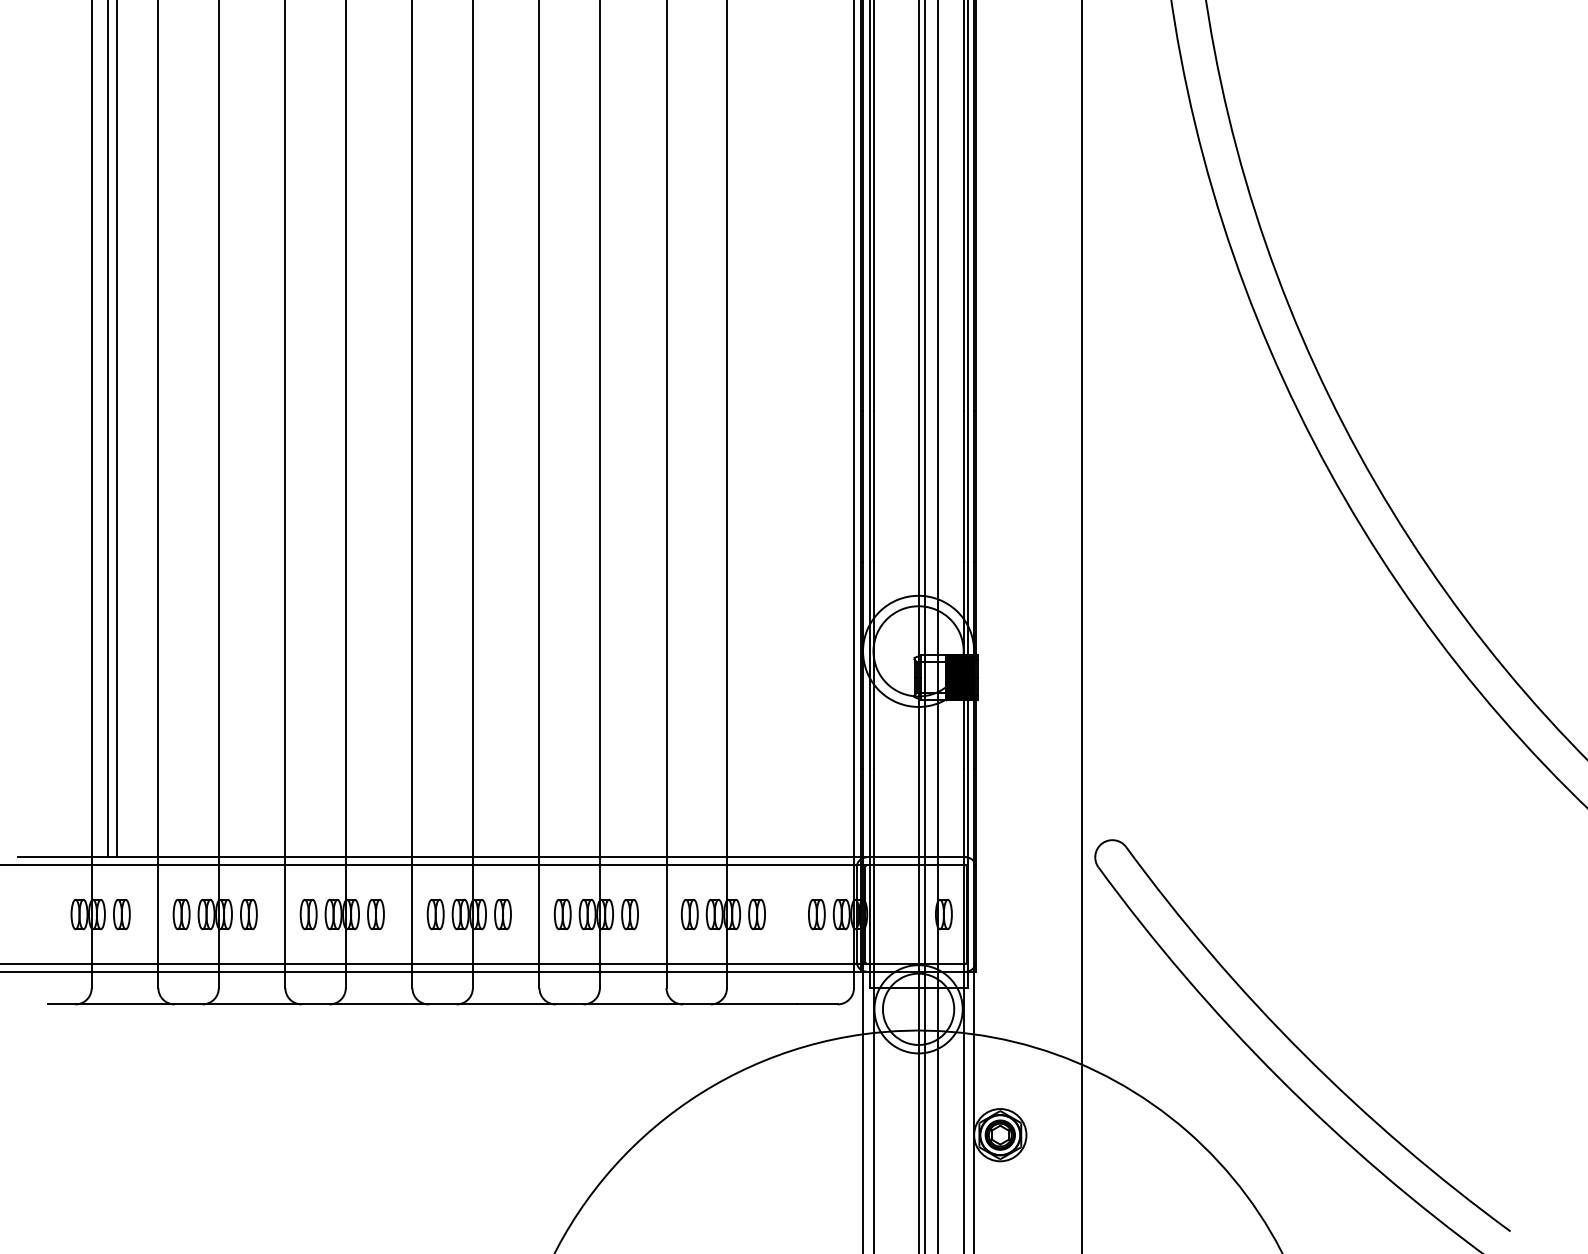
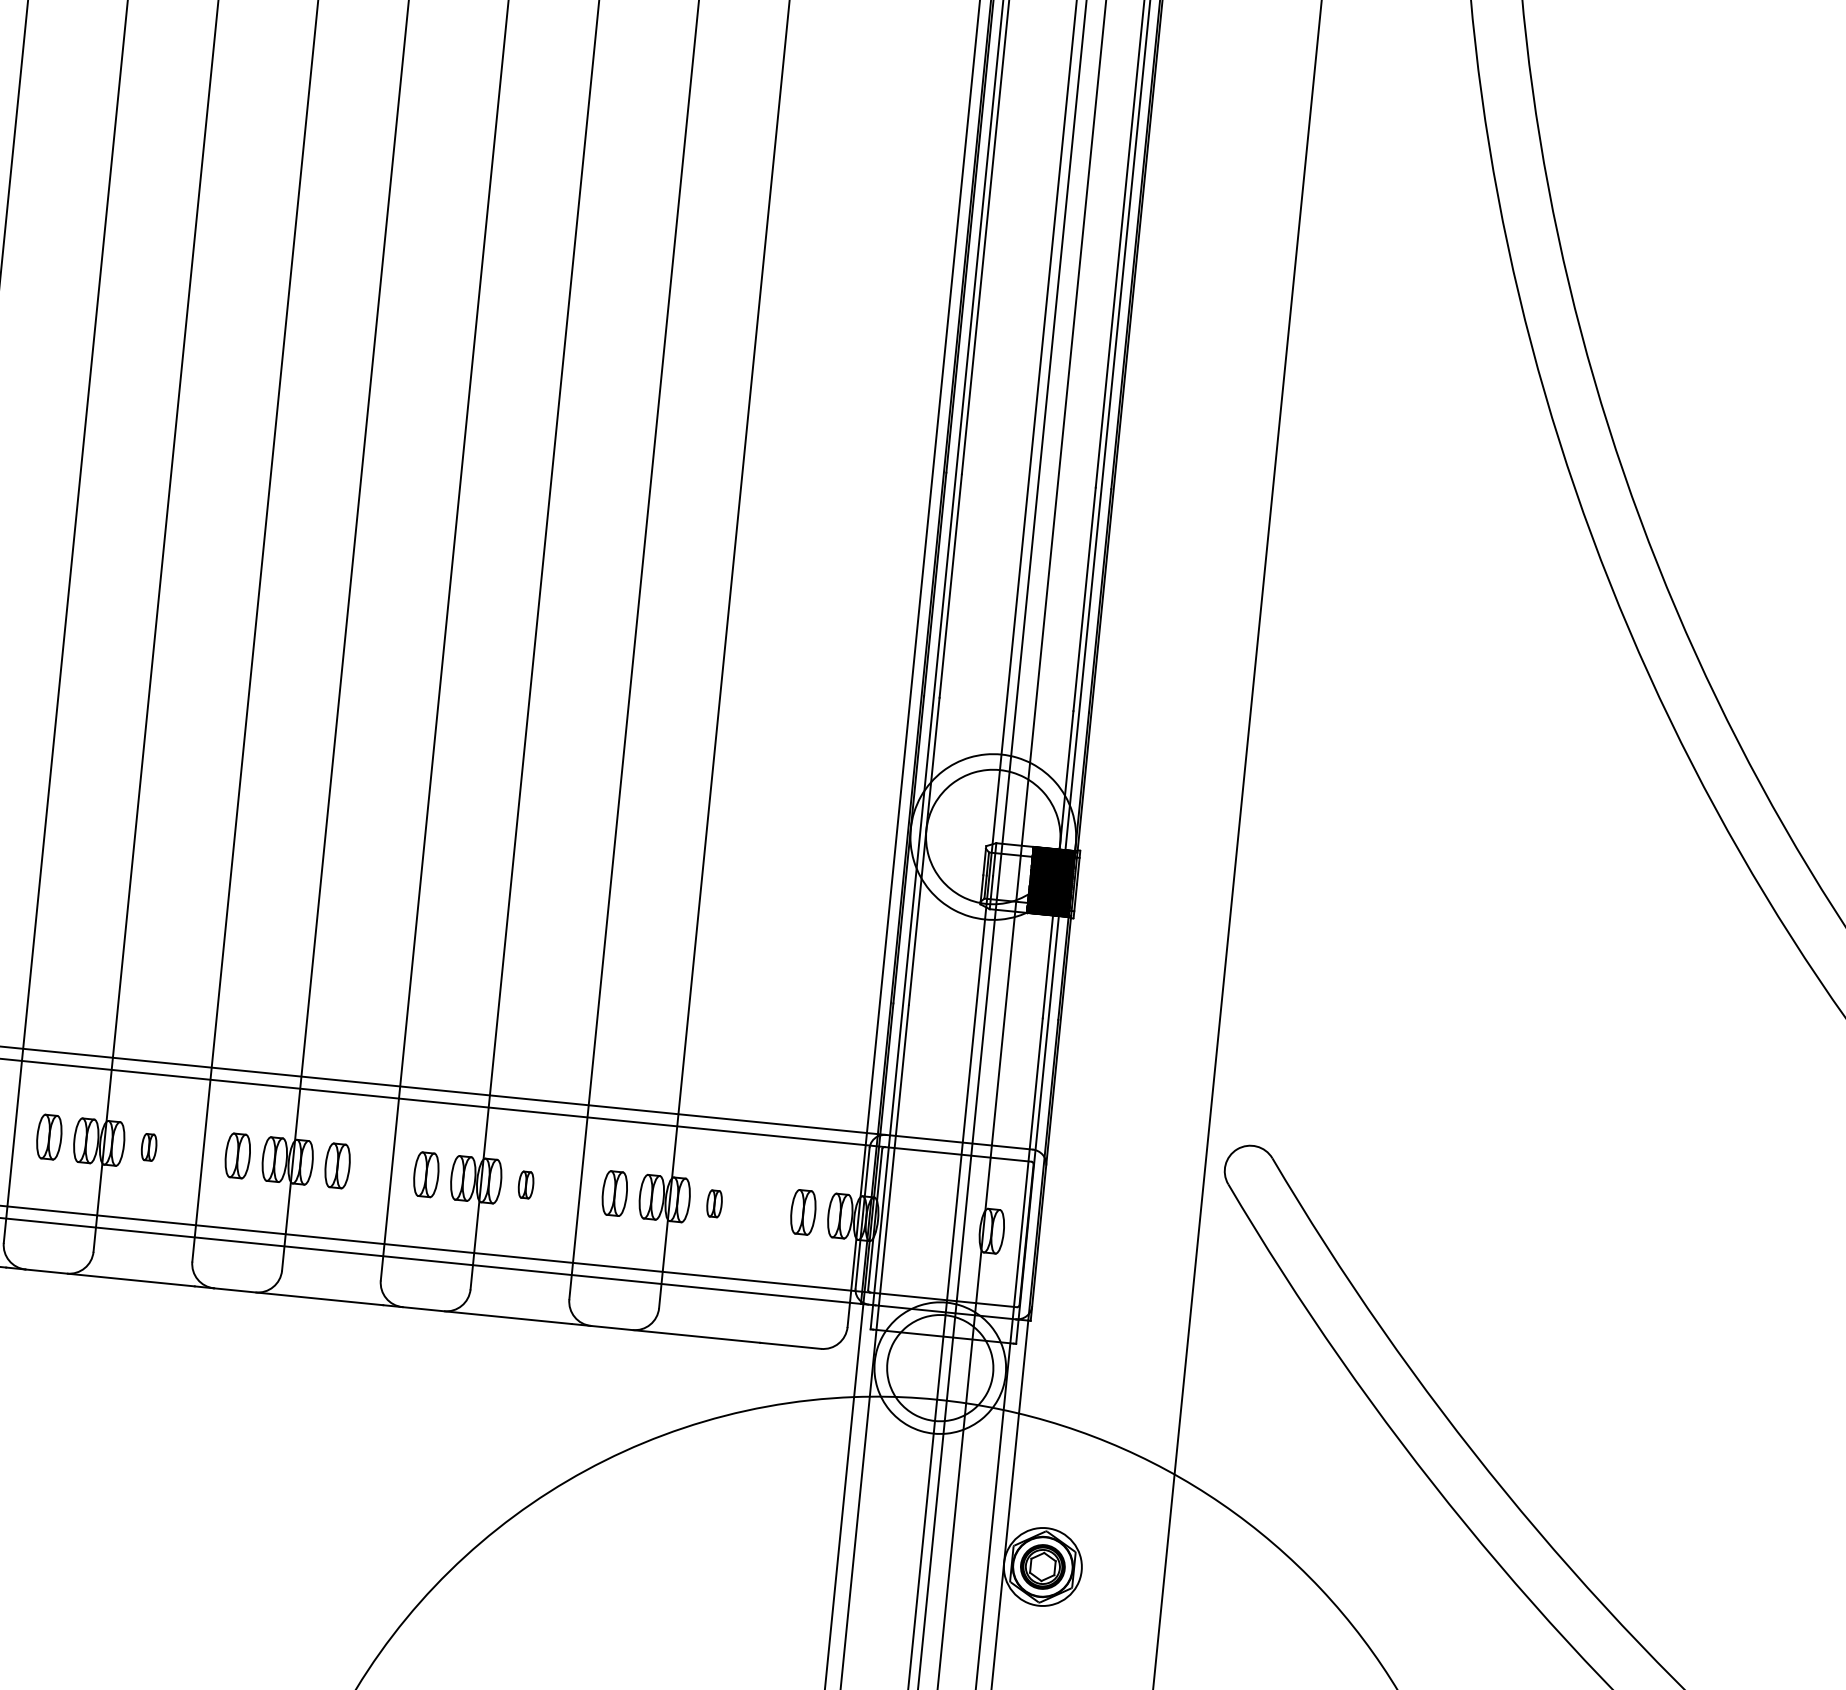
part: (375, 914) -> (148, 1147), size x0.6
part: (629, 914) -> (525, 1184), size x0.6
part: (756, 914) -> (713, 1203), size x0.6

